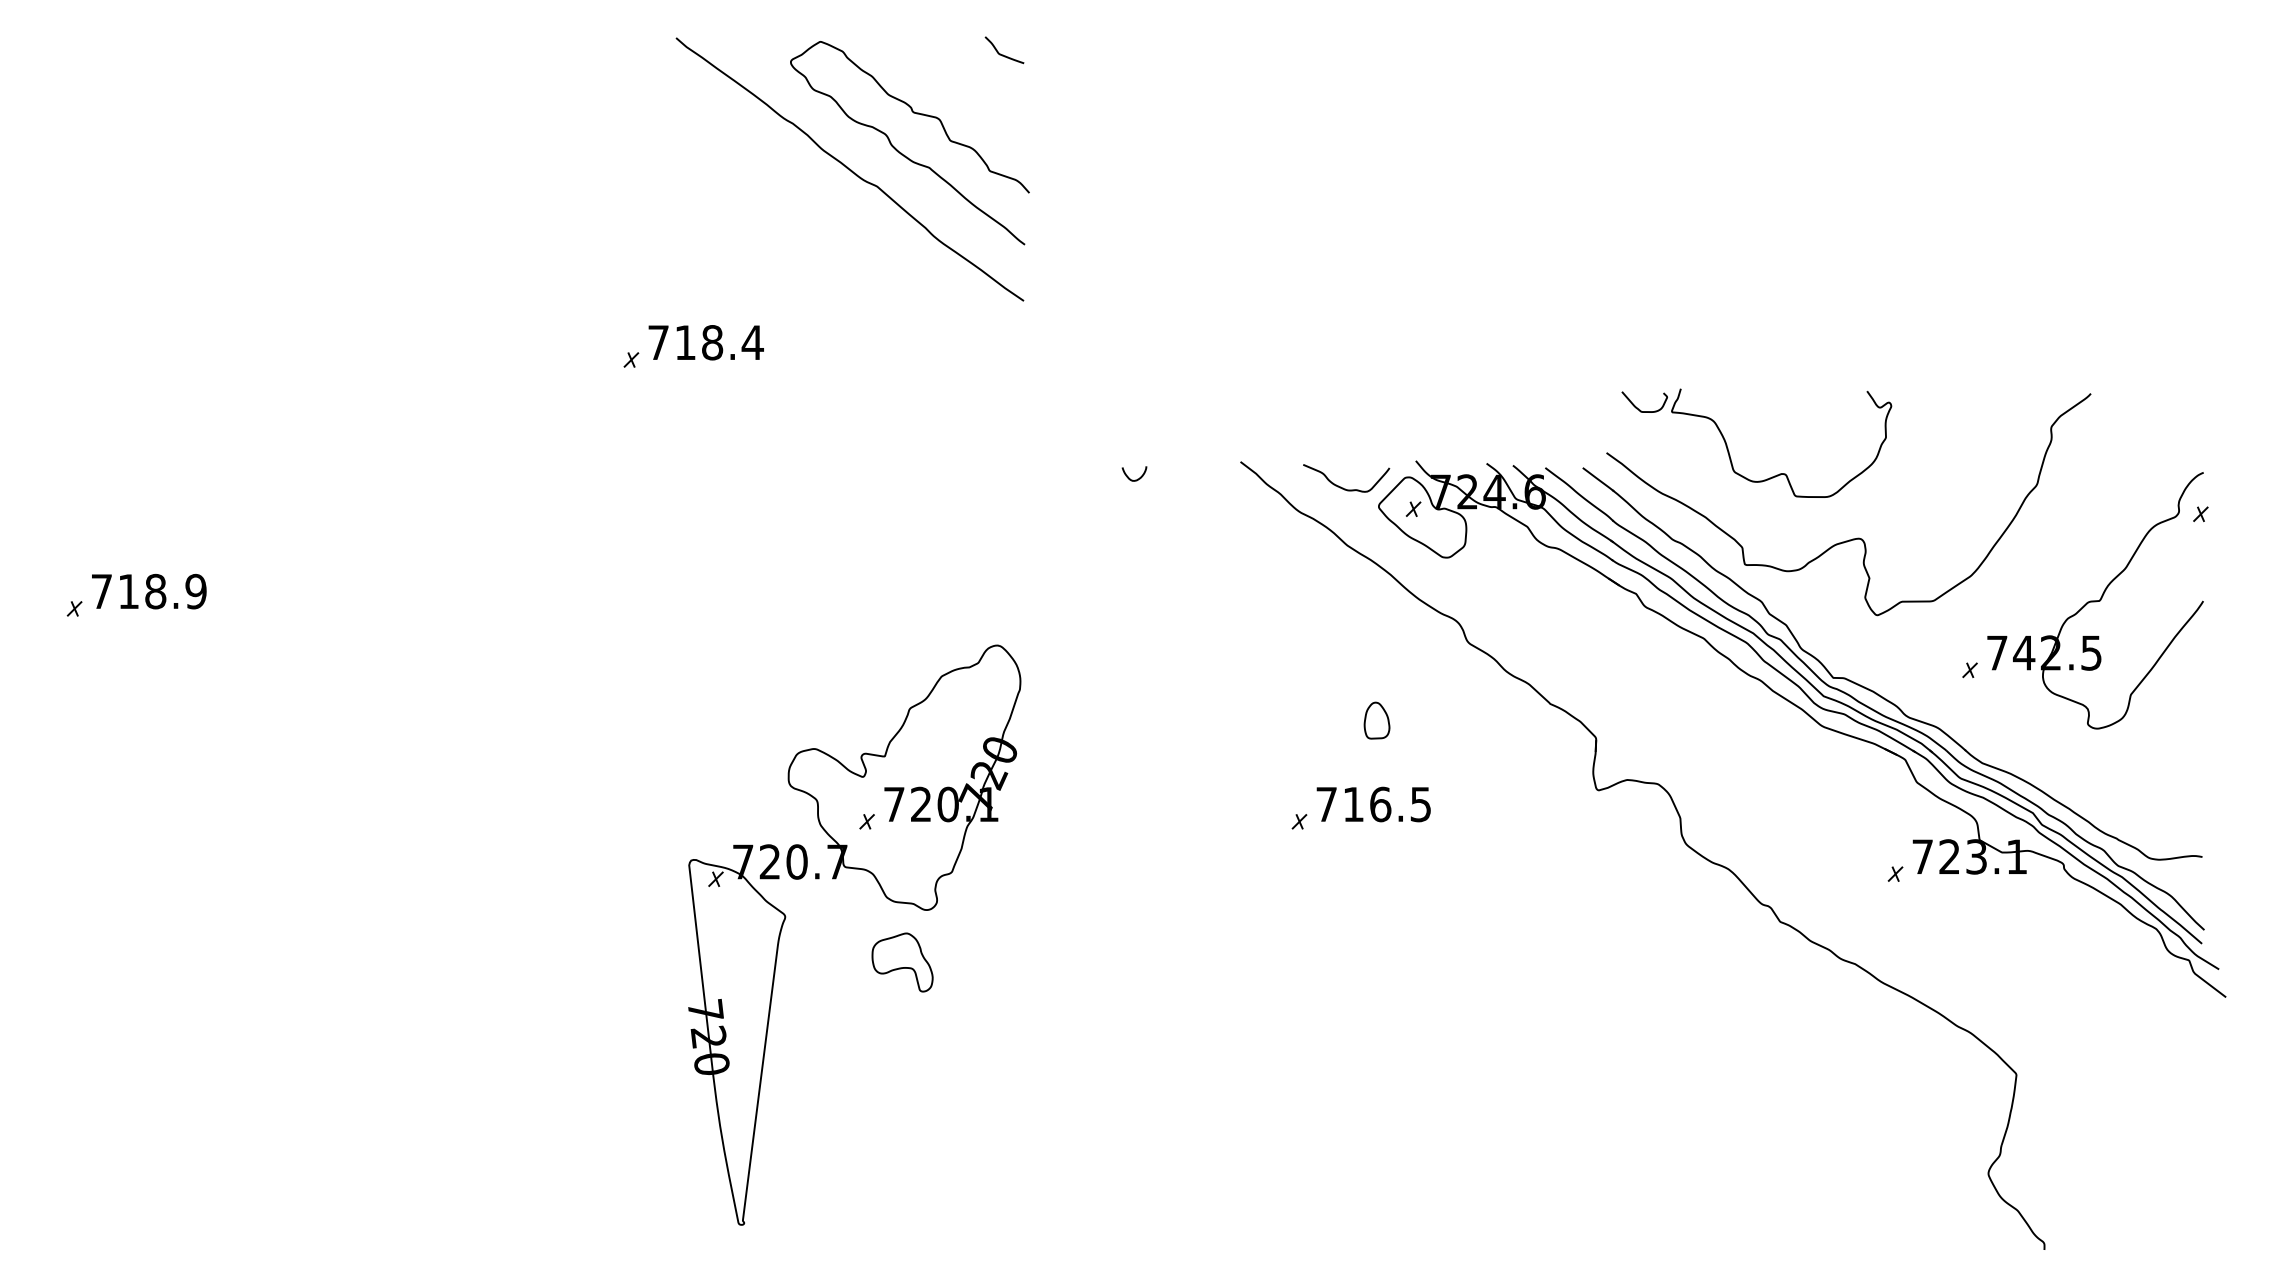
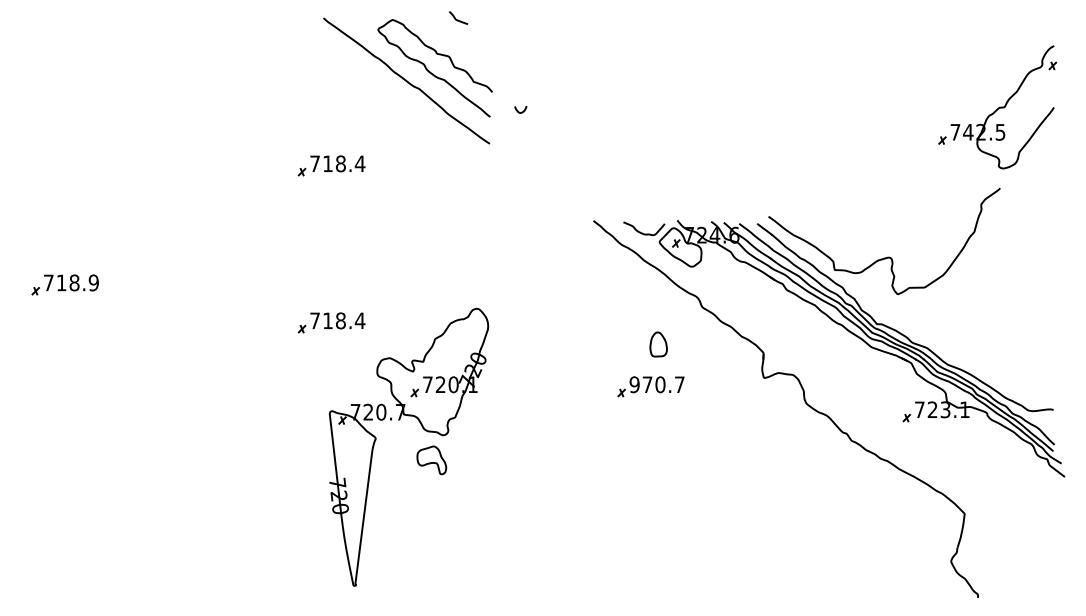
curve: (1004, 53) -> (458, 19), moved
part: (1729, 448) -> (827, 214), removed
curve: (1129, 475) -> (518, 110), moved
part: (2085, 601) -> (997, 107), moved
part: (692, 674) -> (331, 322), added
part: (1376, 720) -> (658, 344), size x1.4
text: (1372, 803) -> (656, 384), 716.5 -> 970.7

